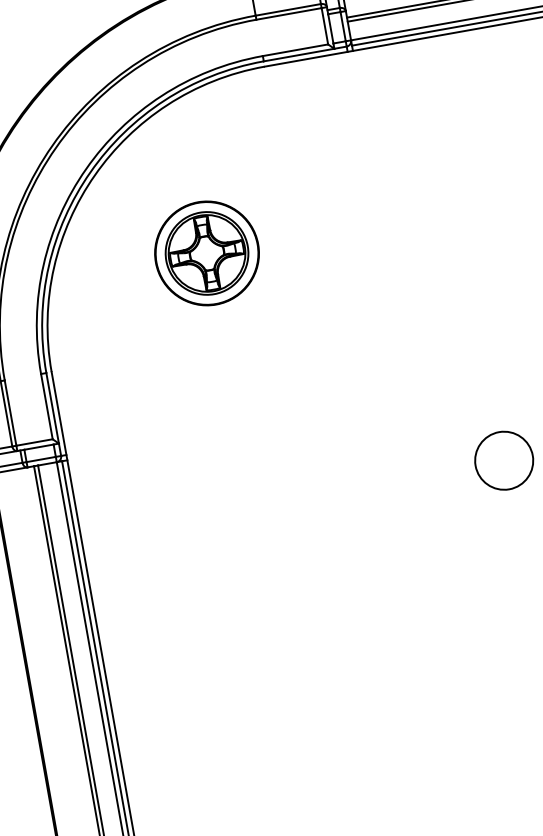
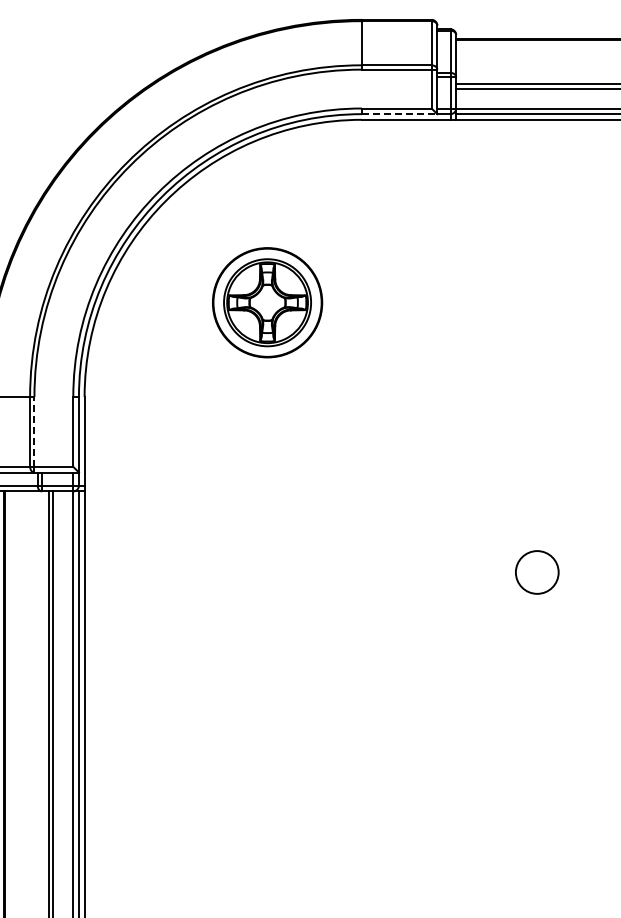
line: (299, 55) -> (399, 114), solid -> dashed
line: (10, 412) -> (34, 431), solid -> dashed
circle: (503, 460) -> (536, 572), size x0.7

